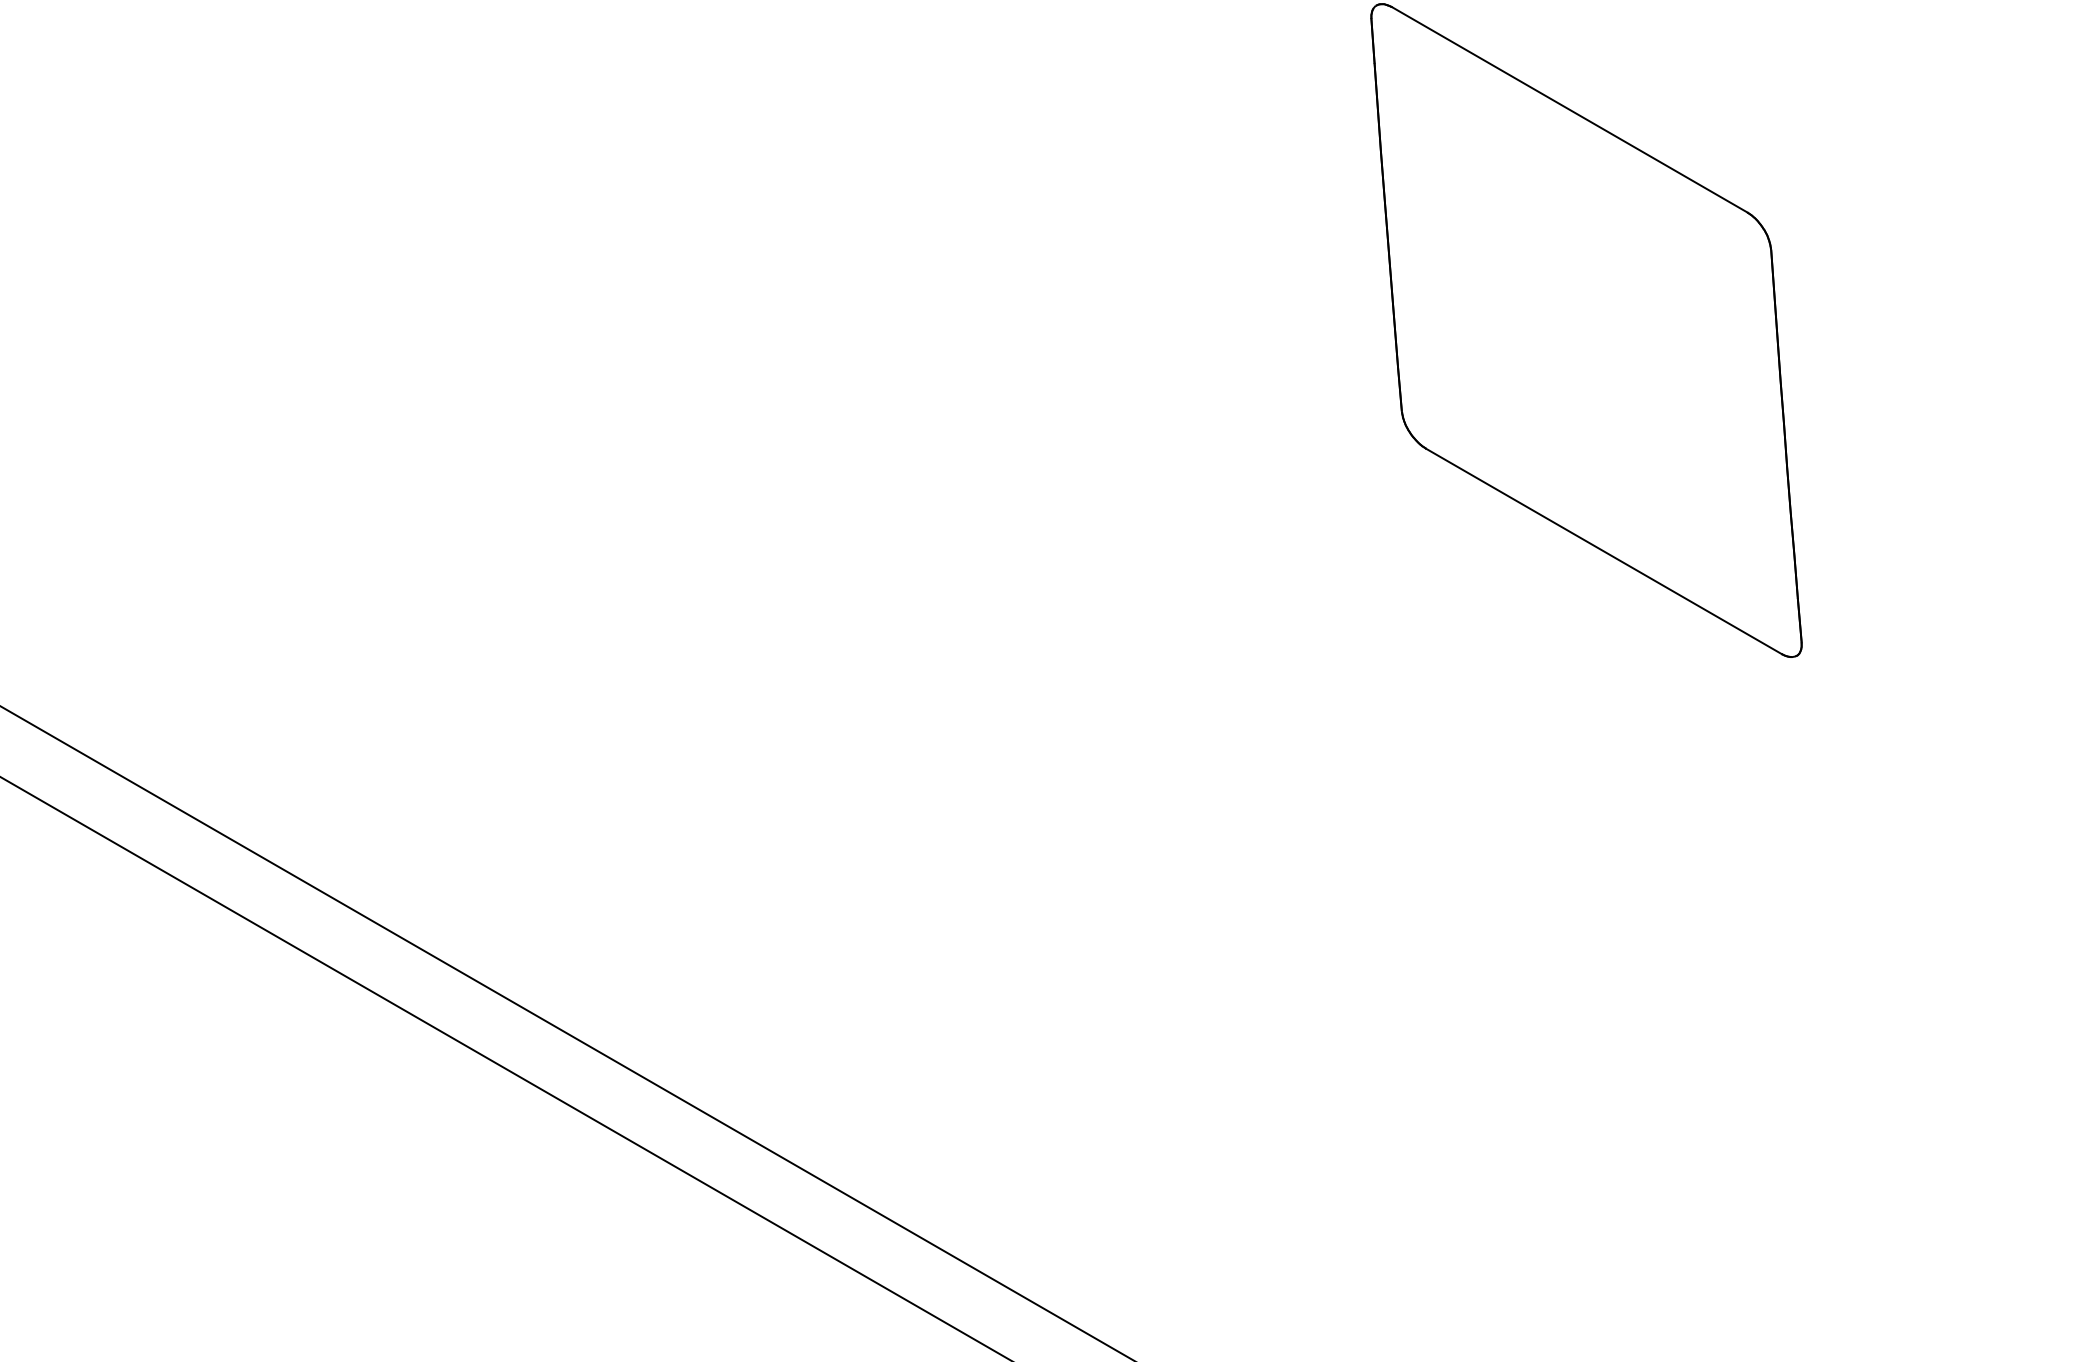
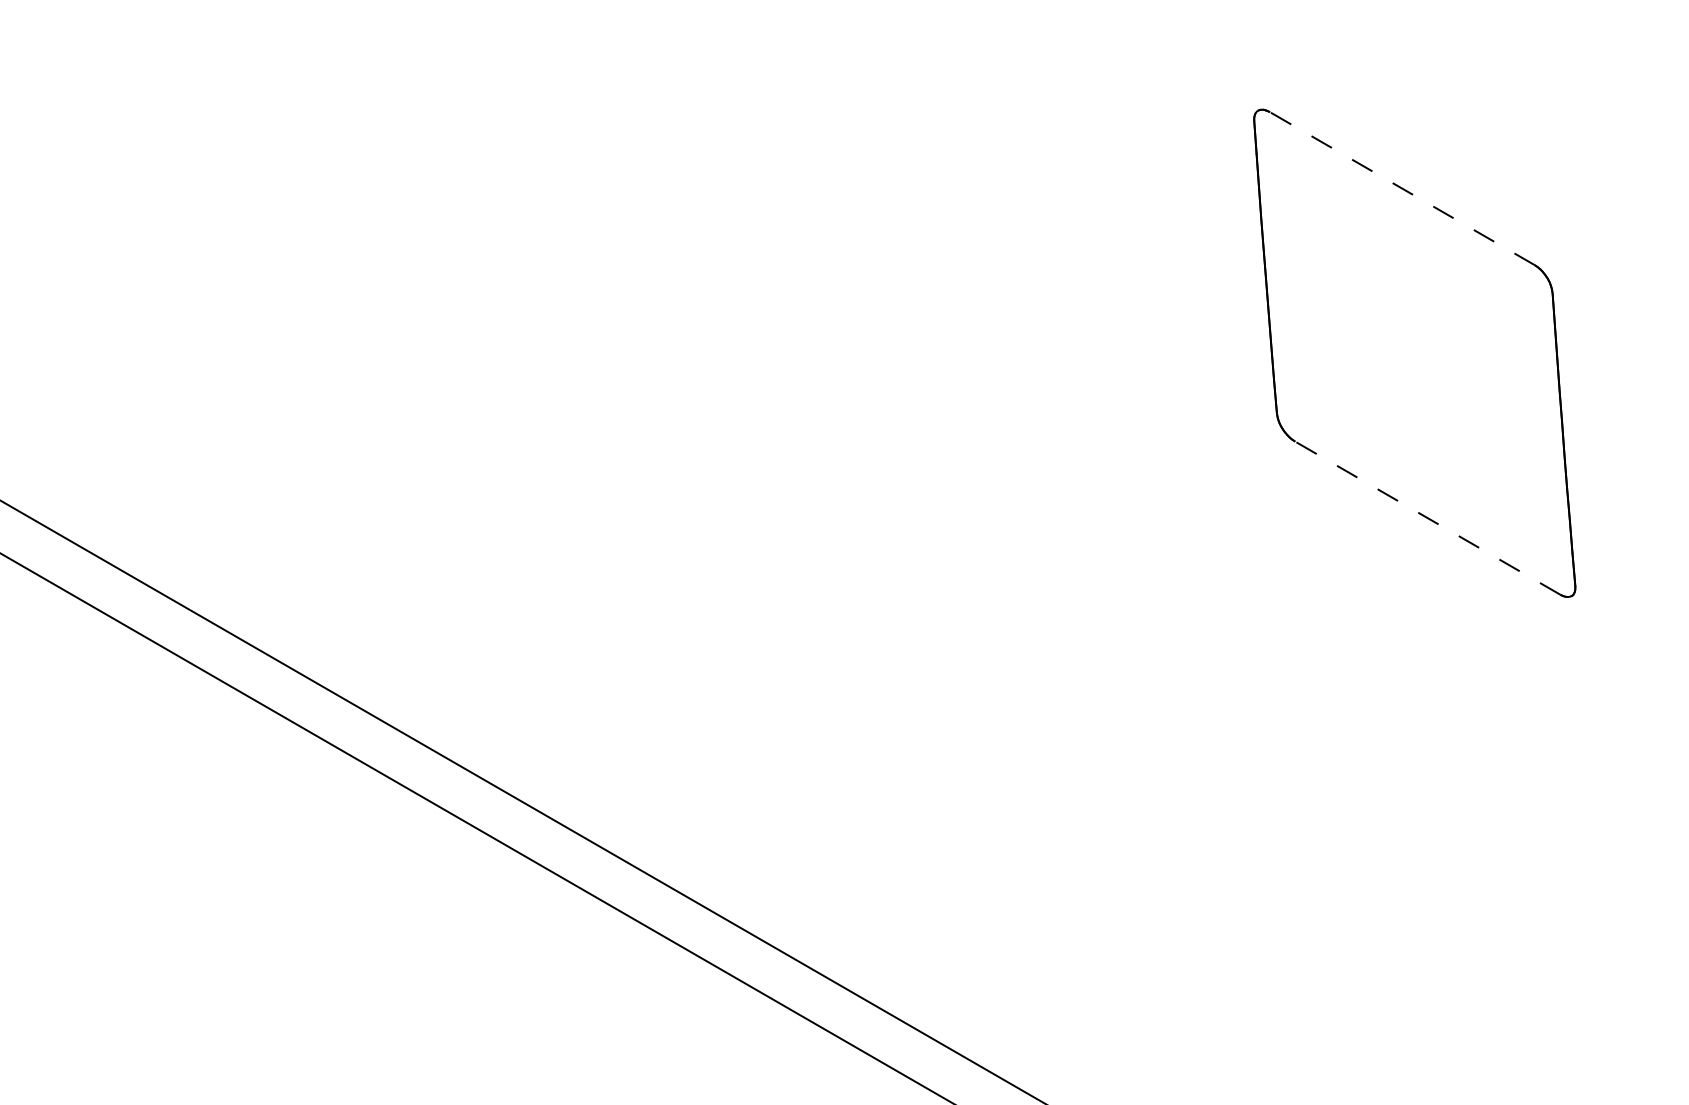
line: (1568, 109) -> (1401, 188), solid -> dashed
line: (1603, 550) -> (1427, 517), solid -> dashed

